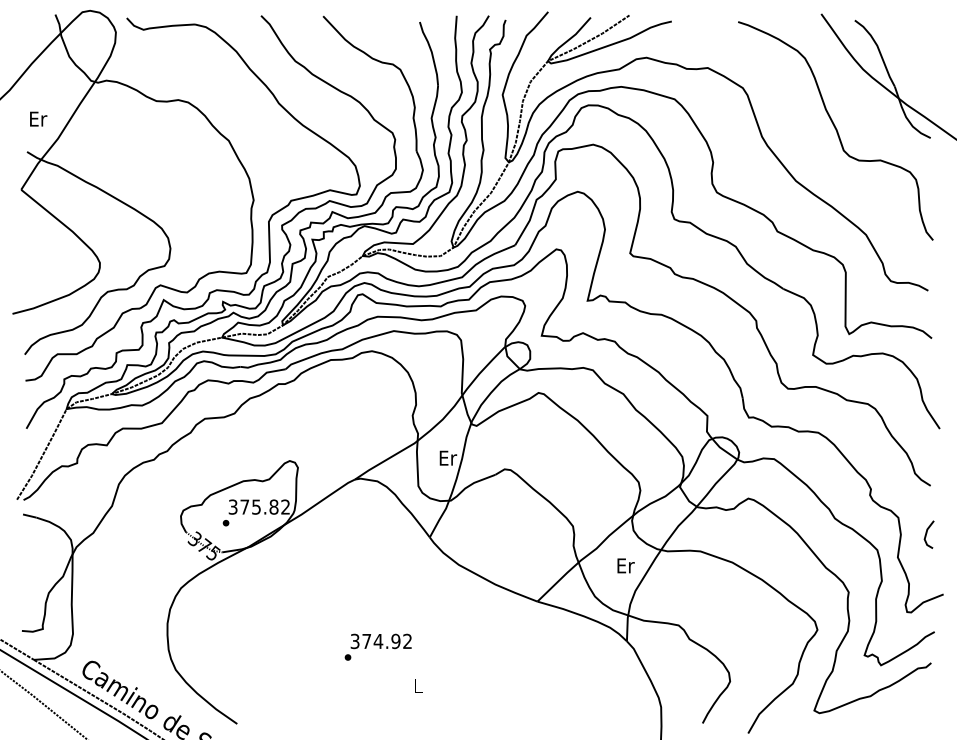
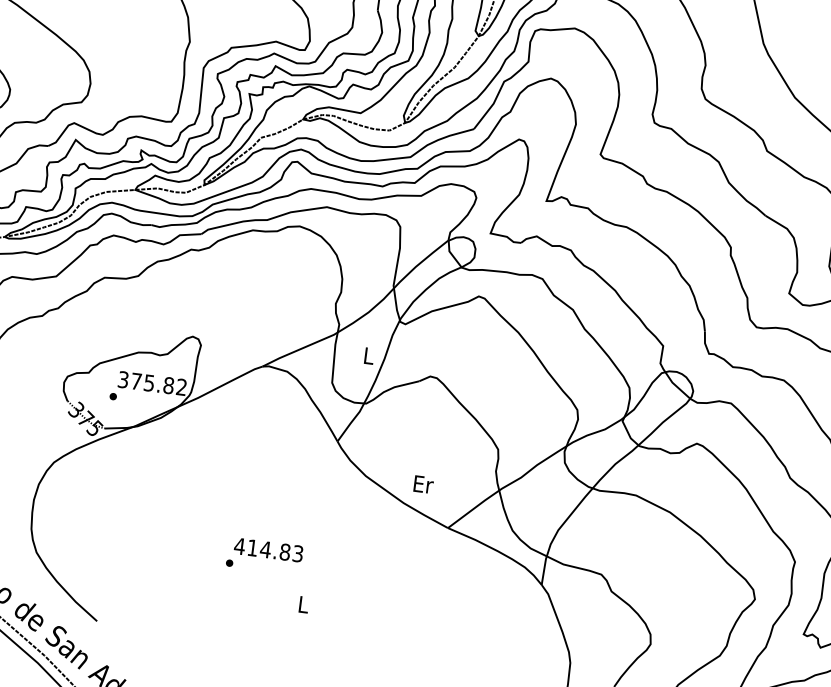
text: (448, 457) -> (369, 355), Er -> L
text: (625, 565) -> (423, 484), moved
text: (380, 641) -> (267, 550), 374.92 -> 414.83

